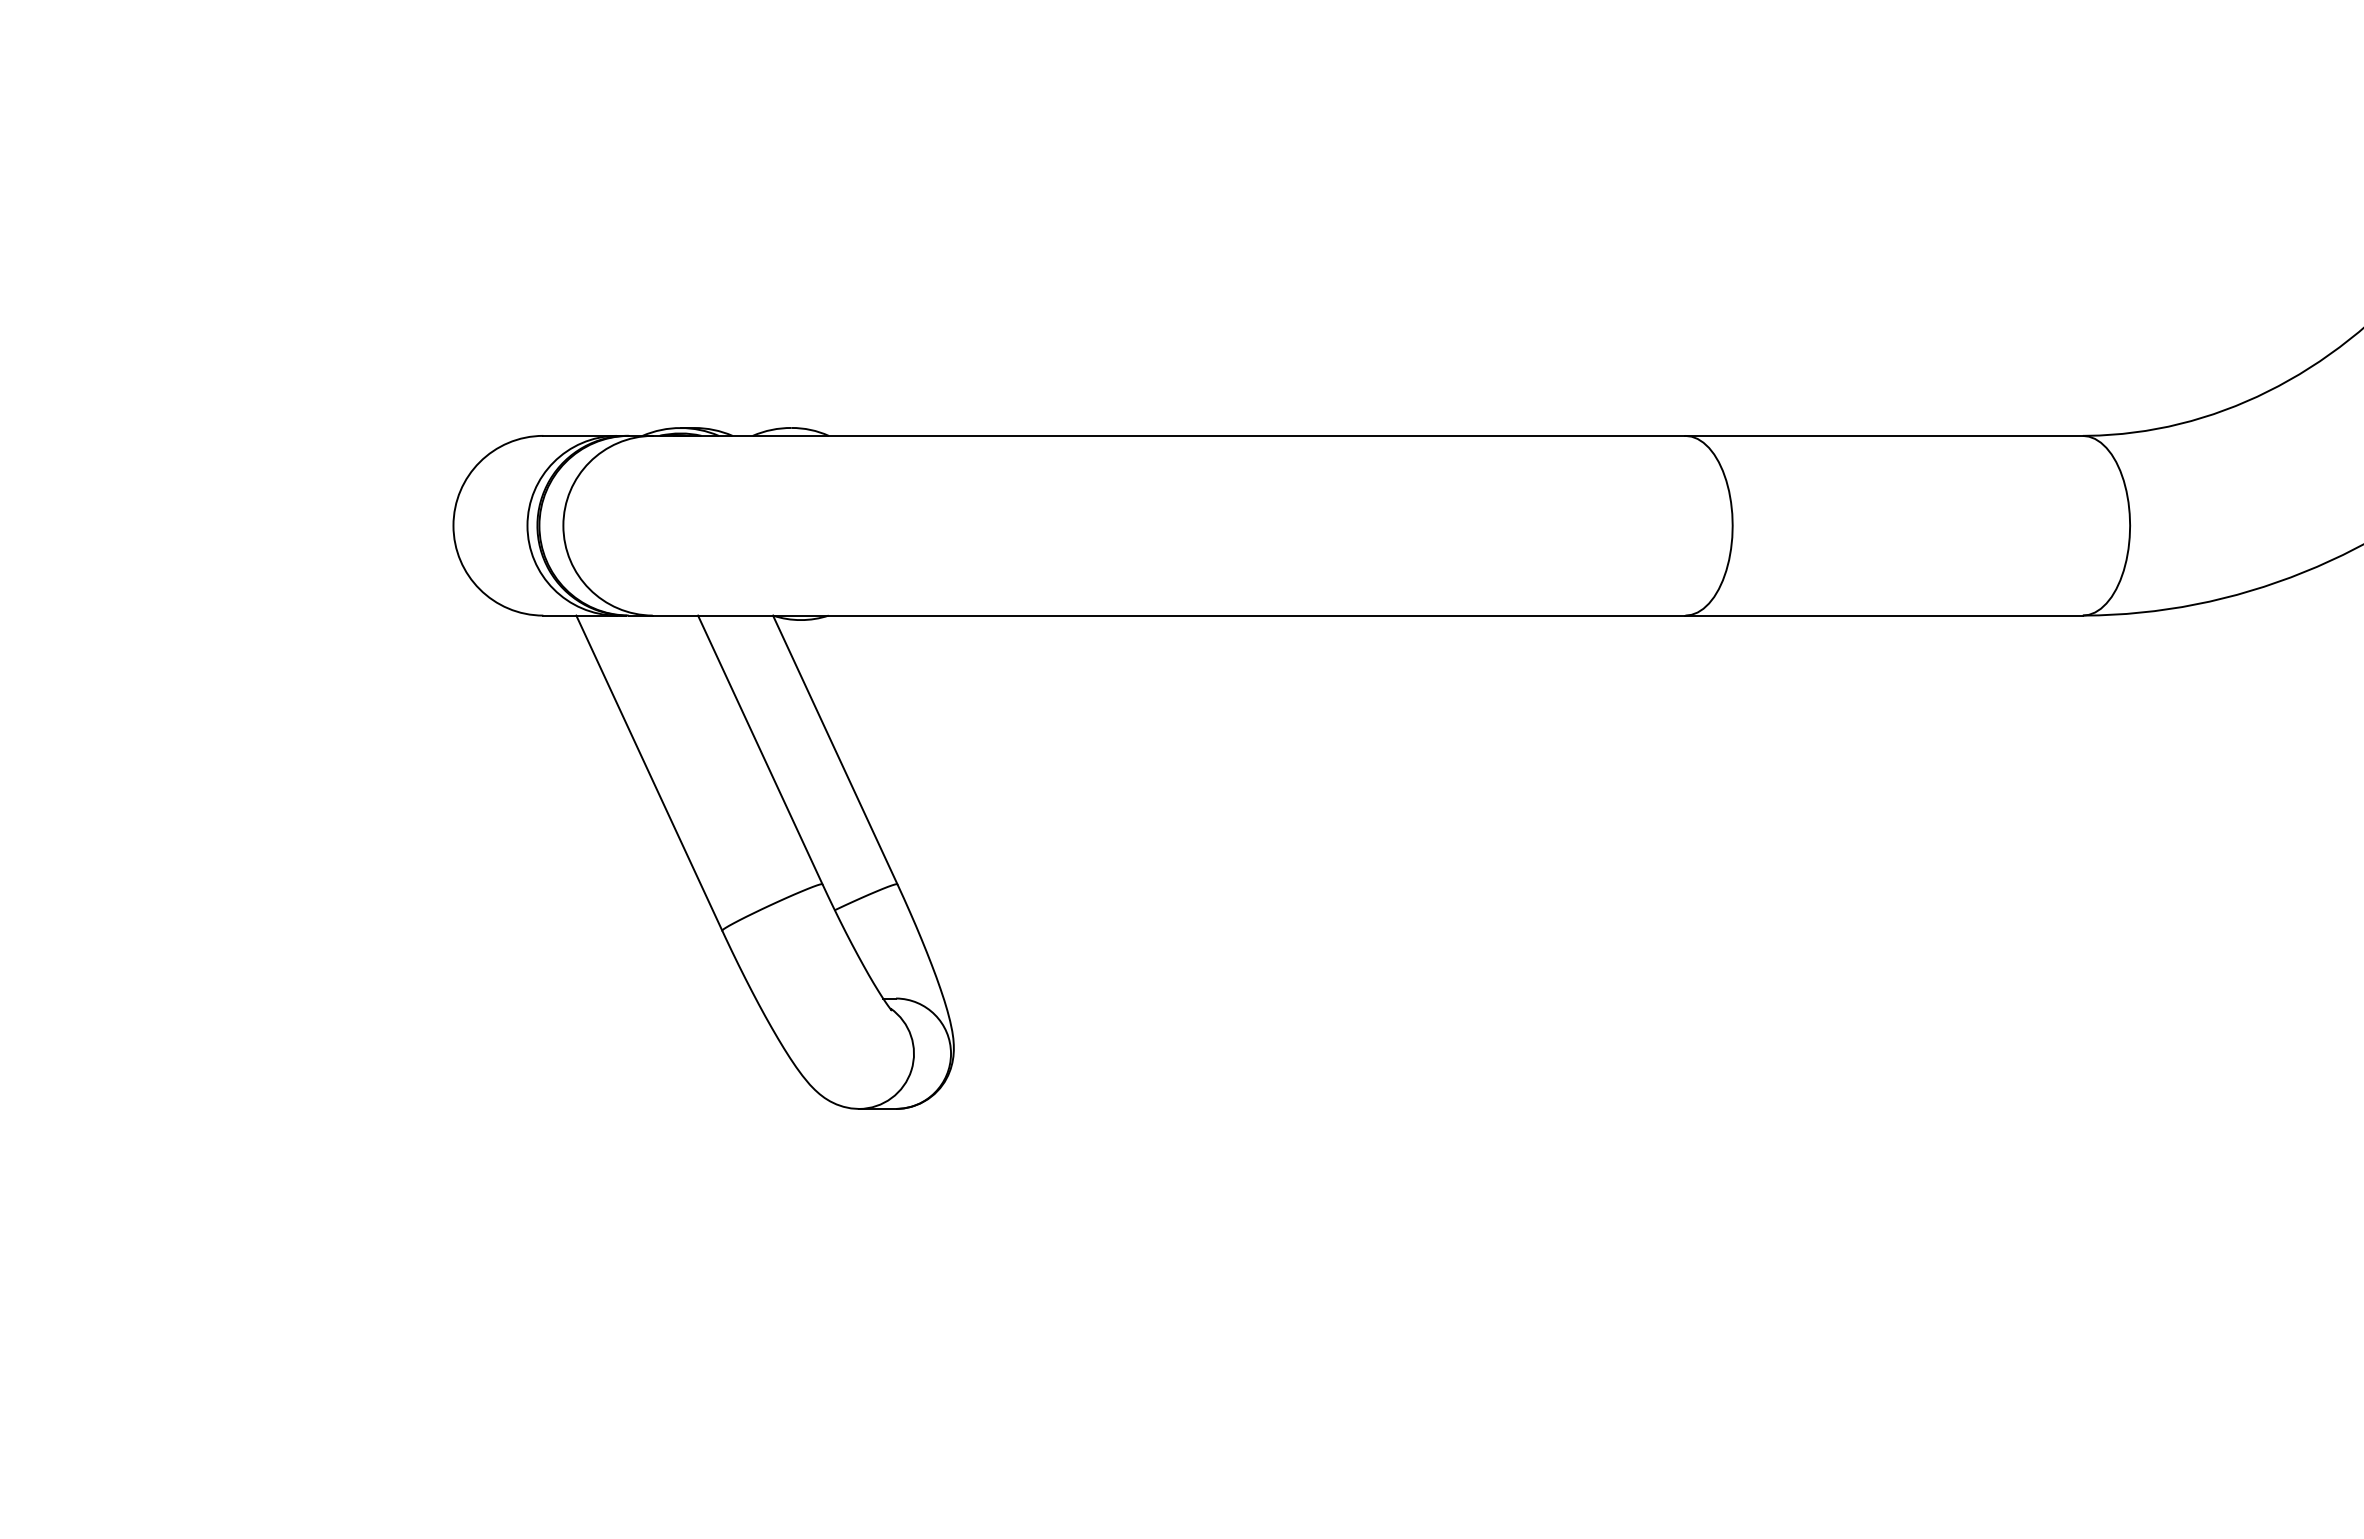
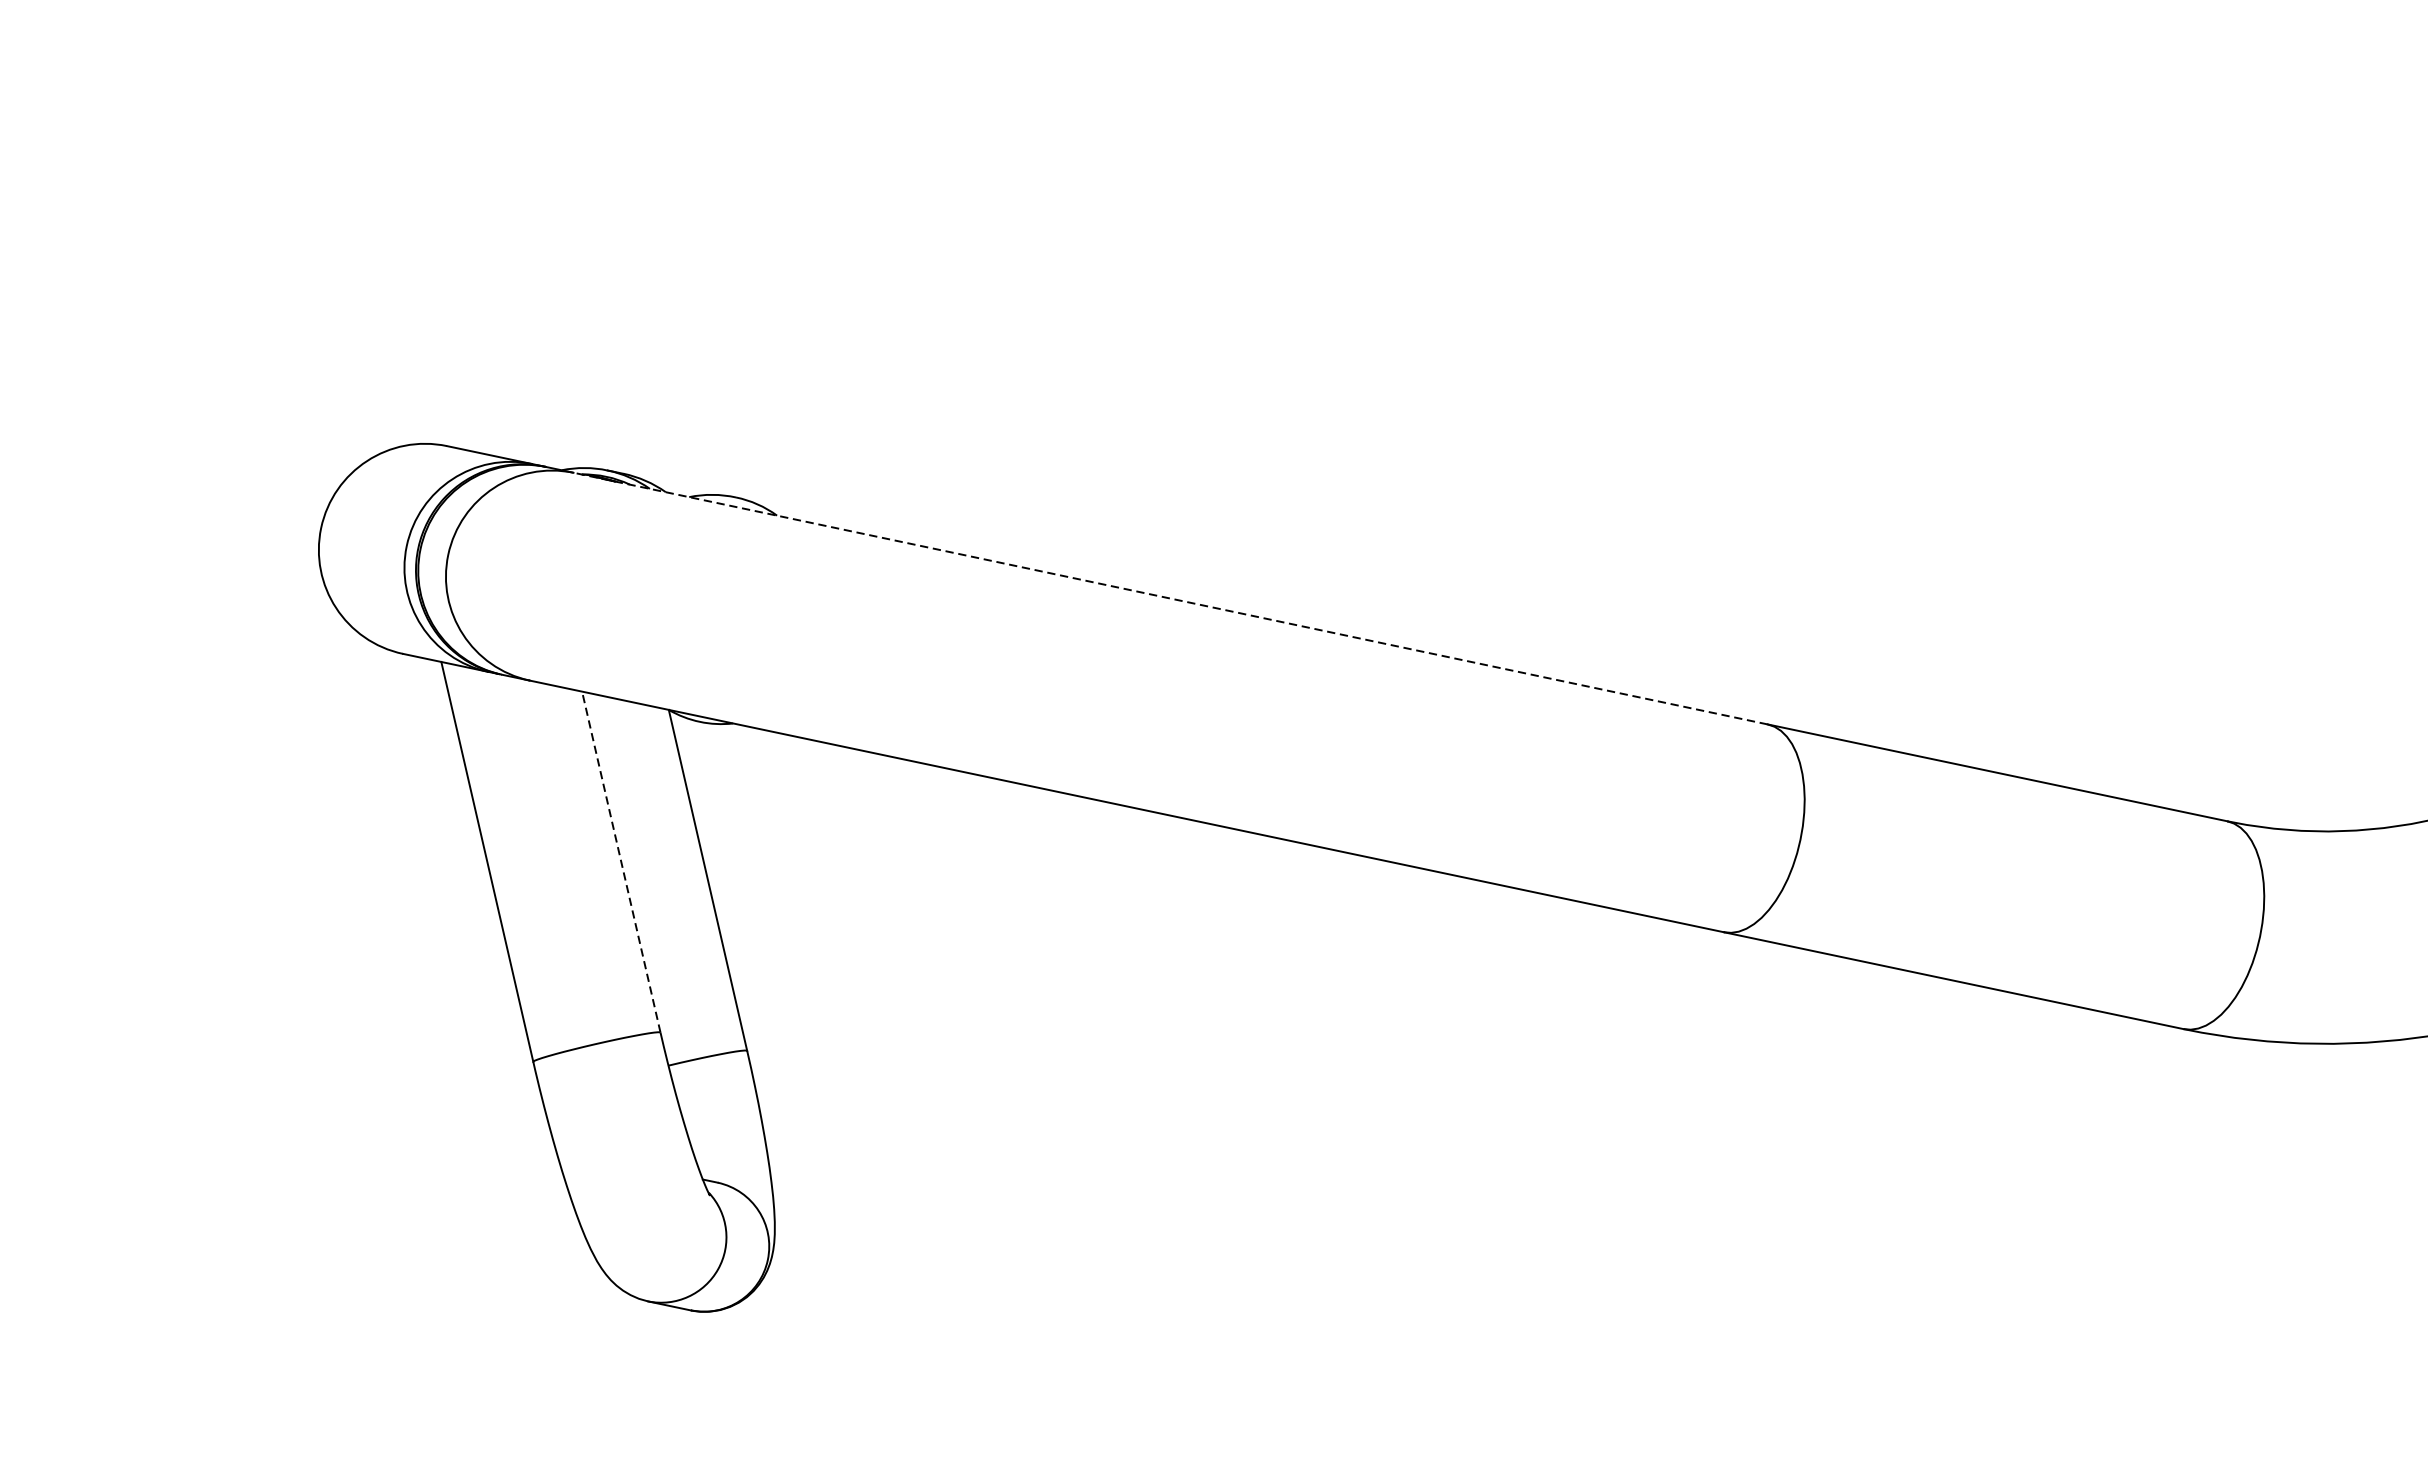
line: (1168, 435) -> (1170, 597), solid -> dashed
line: (760, 749) -> (621, 861), solid -> dashed

